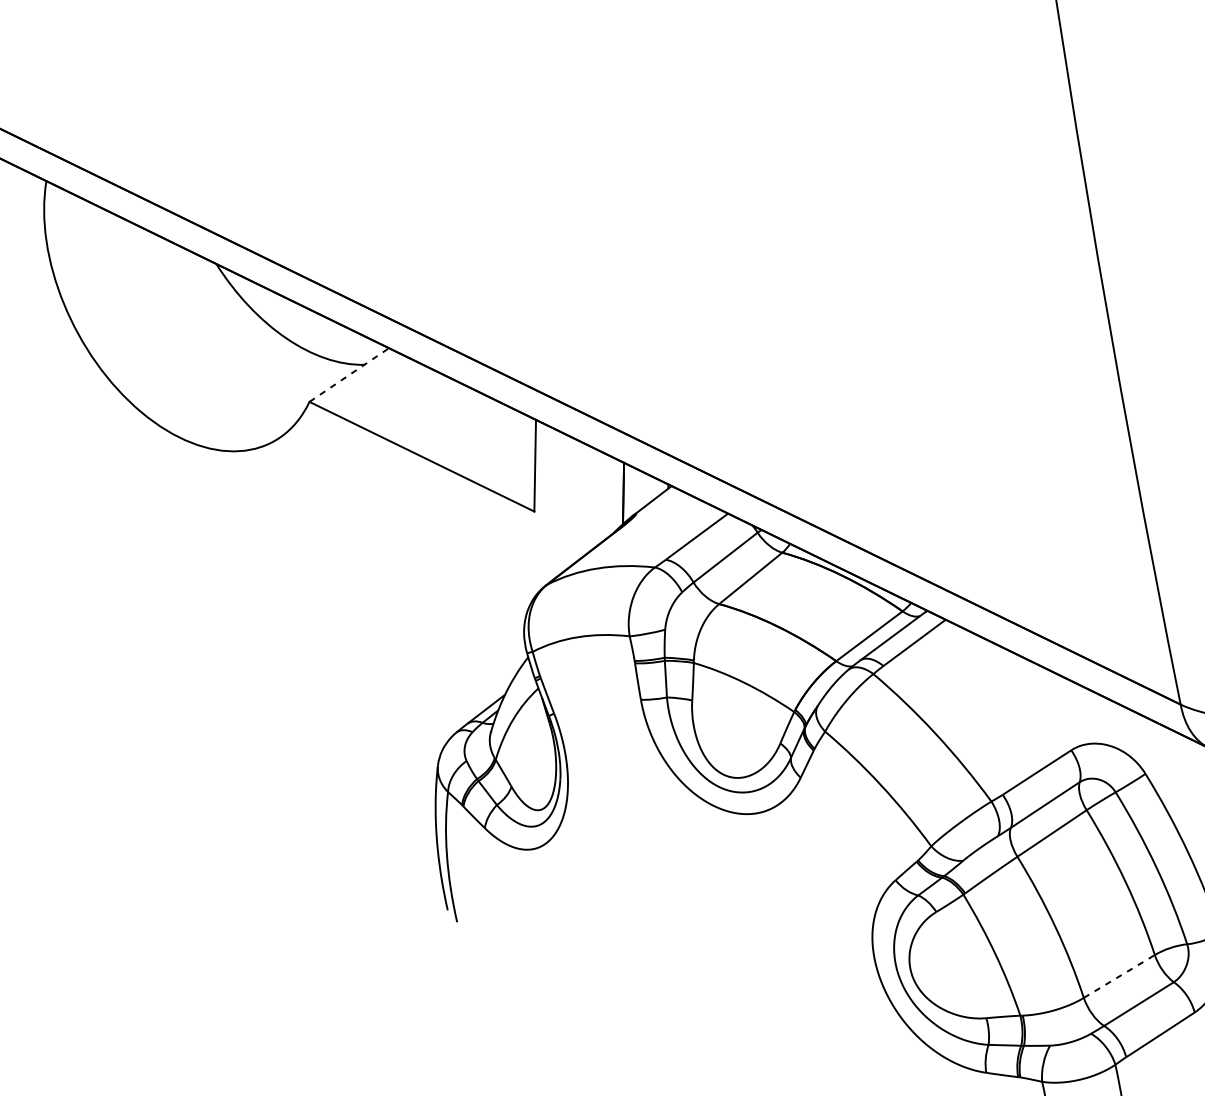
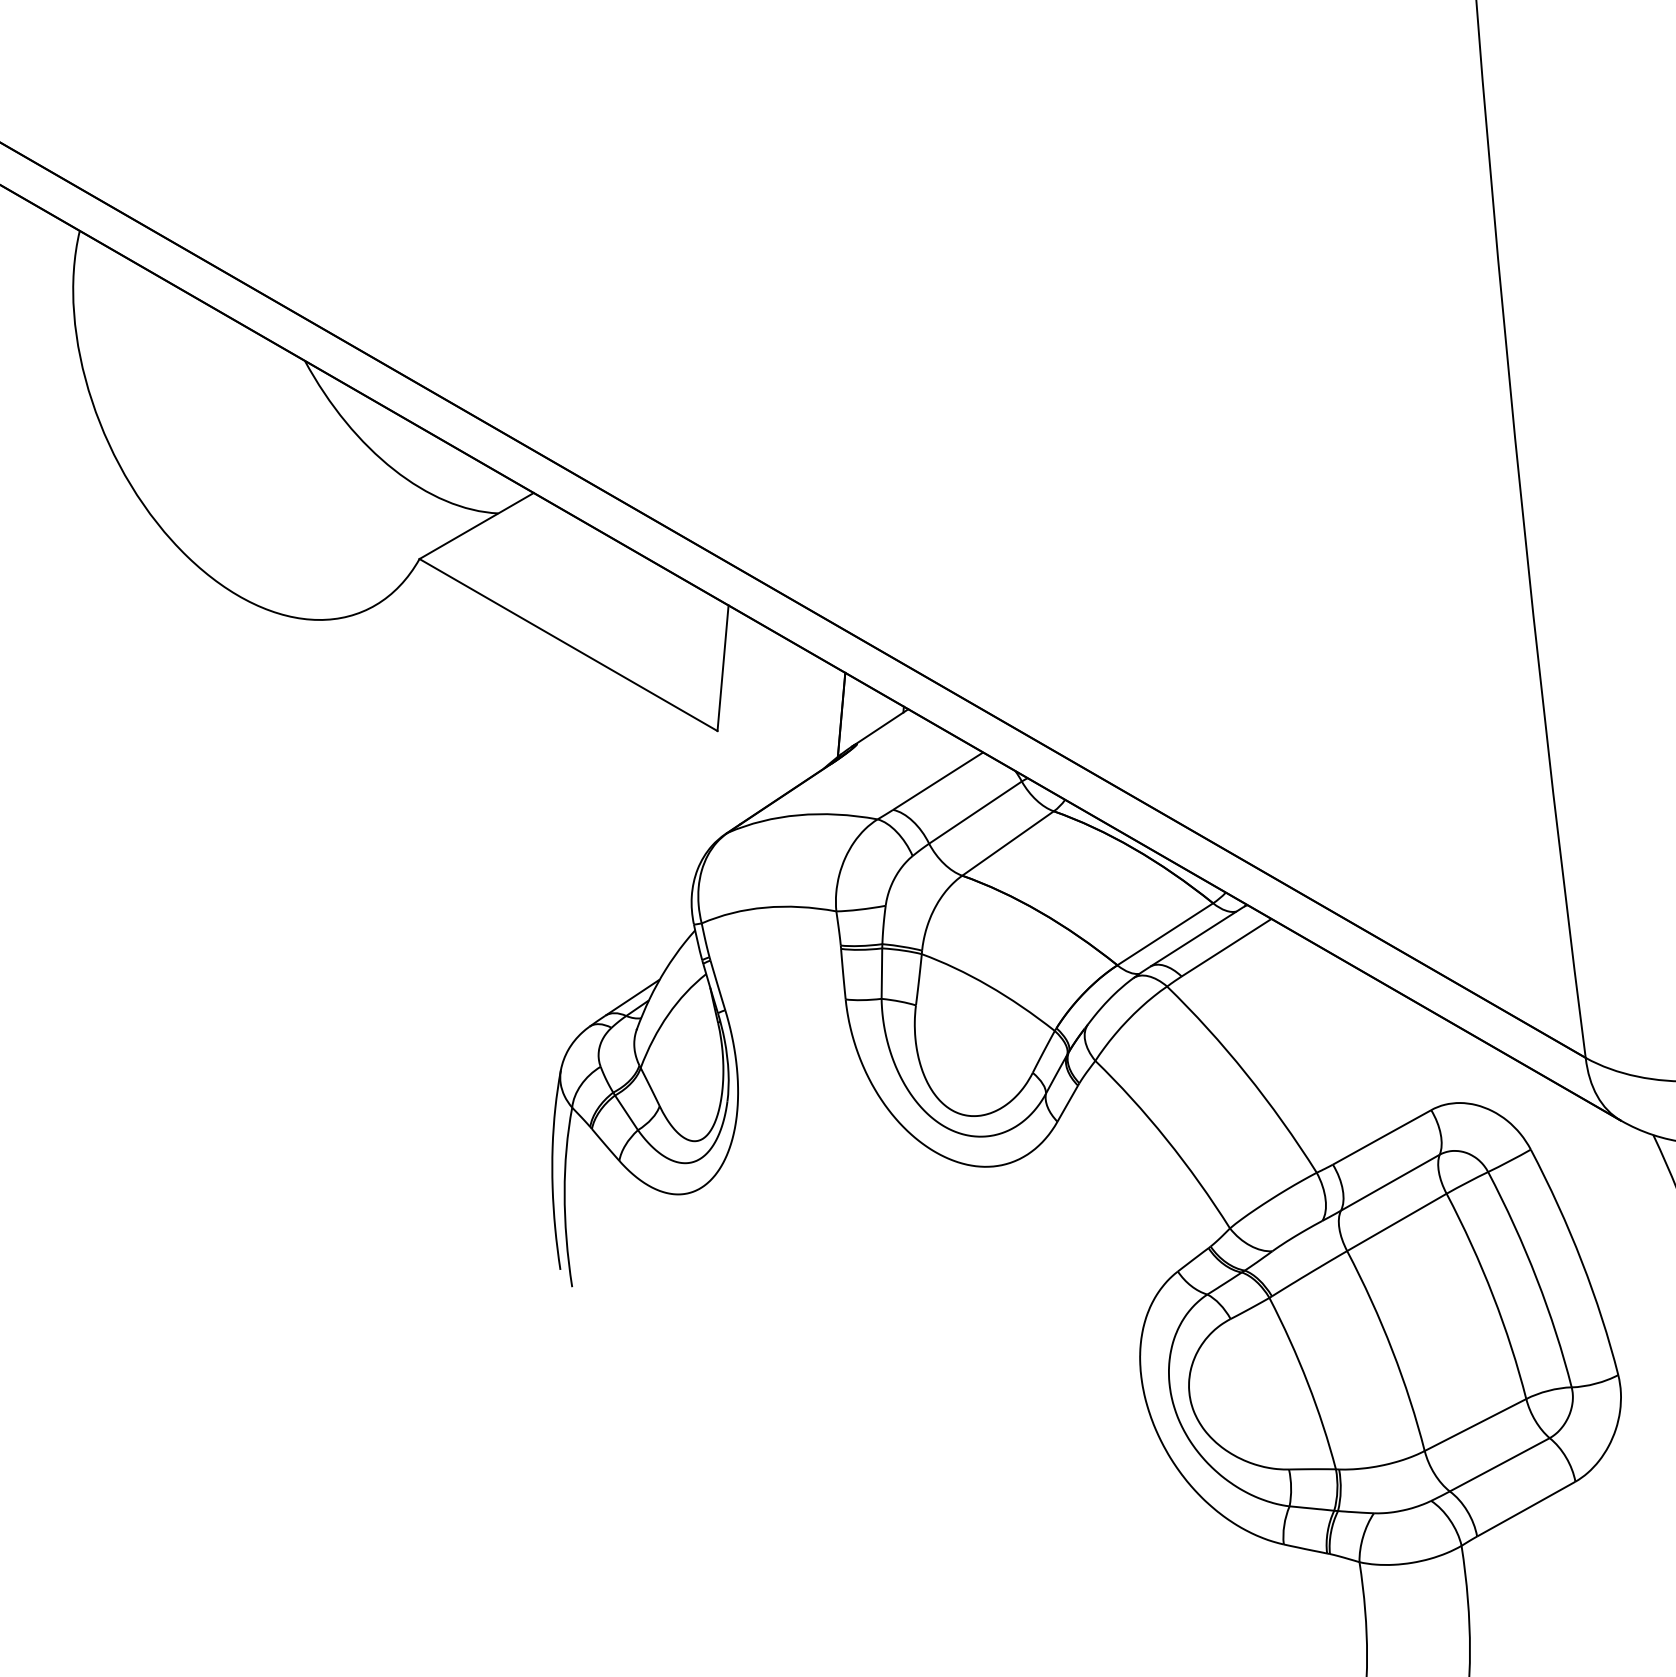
line: (349, 375) -> (476, 526), dashed -> solid
line: (1119, 976) -> (1475, 1424), dashed -> solid

